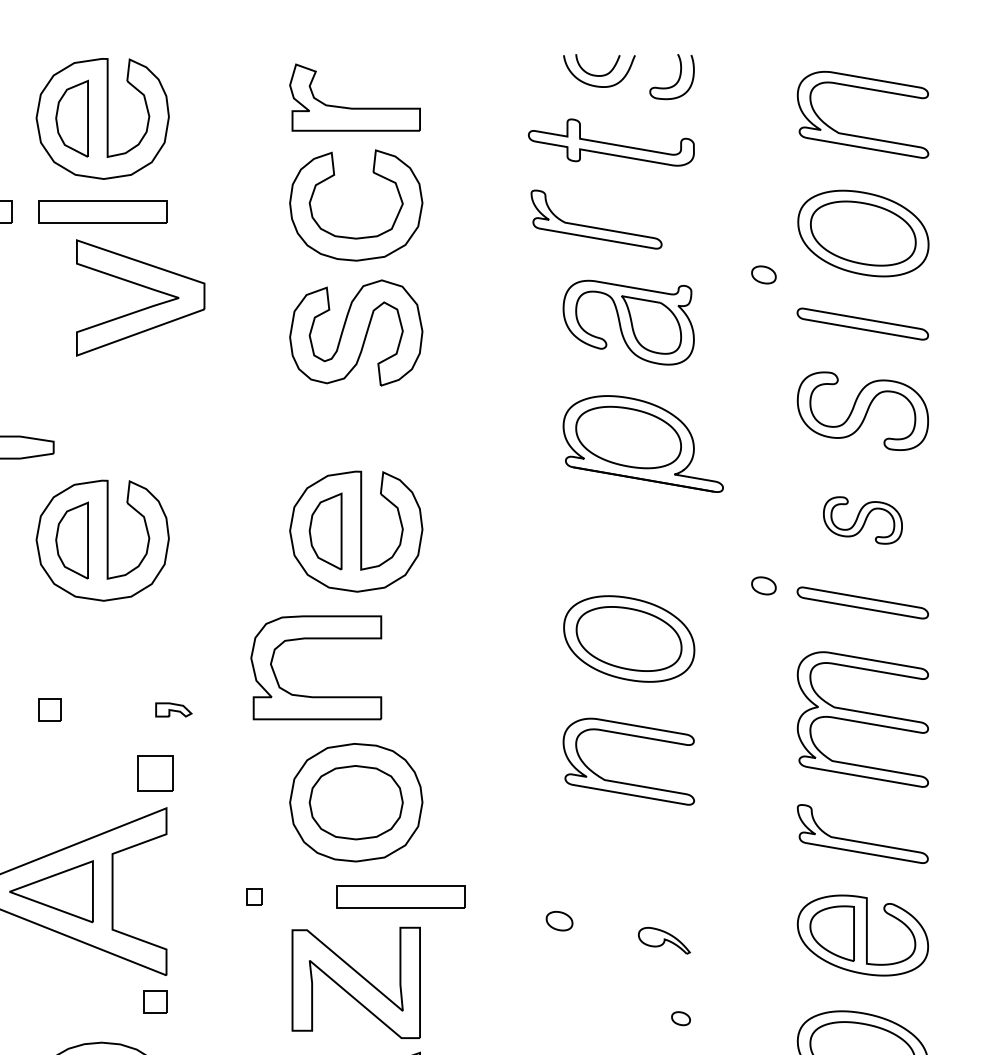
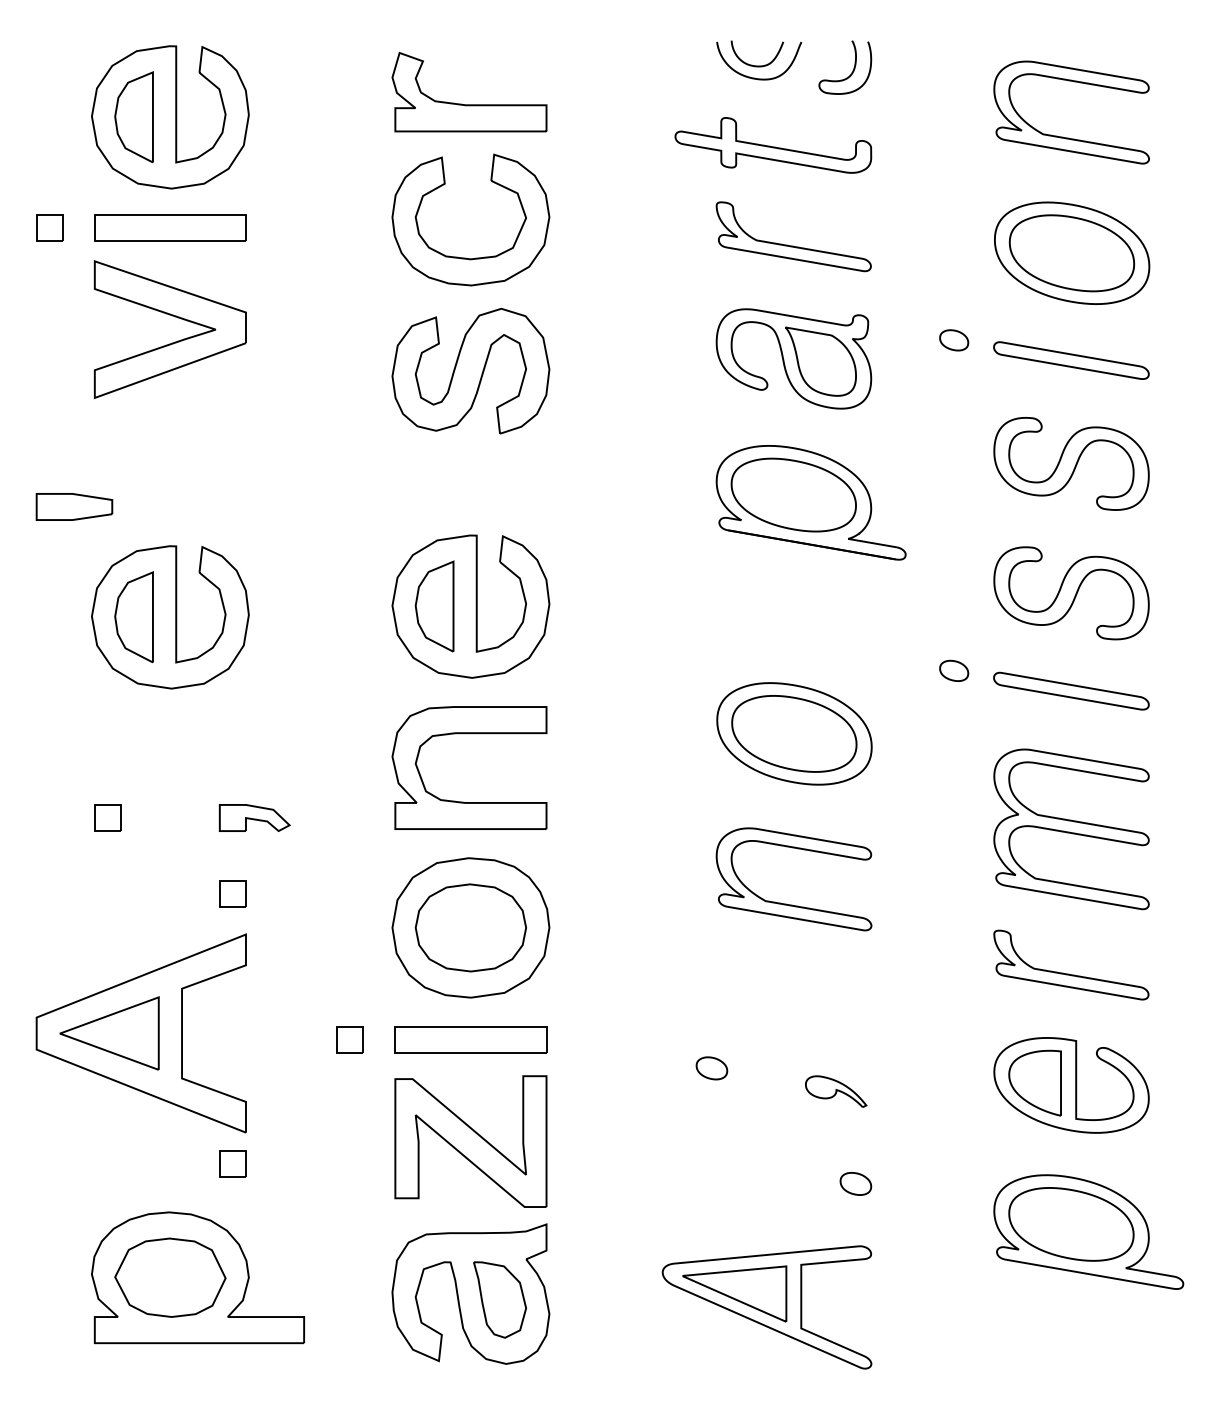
part: (596, 227) -> (793, 245), moved
part: (764, 275) -> (954, 340), moved
part: (142, 286) -> (172, 316), moved
part: (862, 520) -> (1071, 593), size x1.67
part: (316, 639) -> (469, 734), moved
part: (173, 709) -> (254, 817), size x1.67
part: (155, 773) -> (232, 893), size x0.62
part: (253, 896) -> (349, 1039), size x1.43
part: (400, 896) -> (470, 1039), moved
part: (680, 1018) -> (855, 1183), size x1.43

